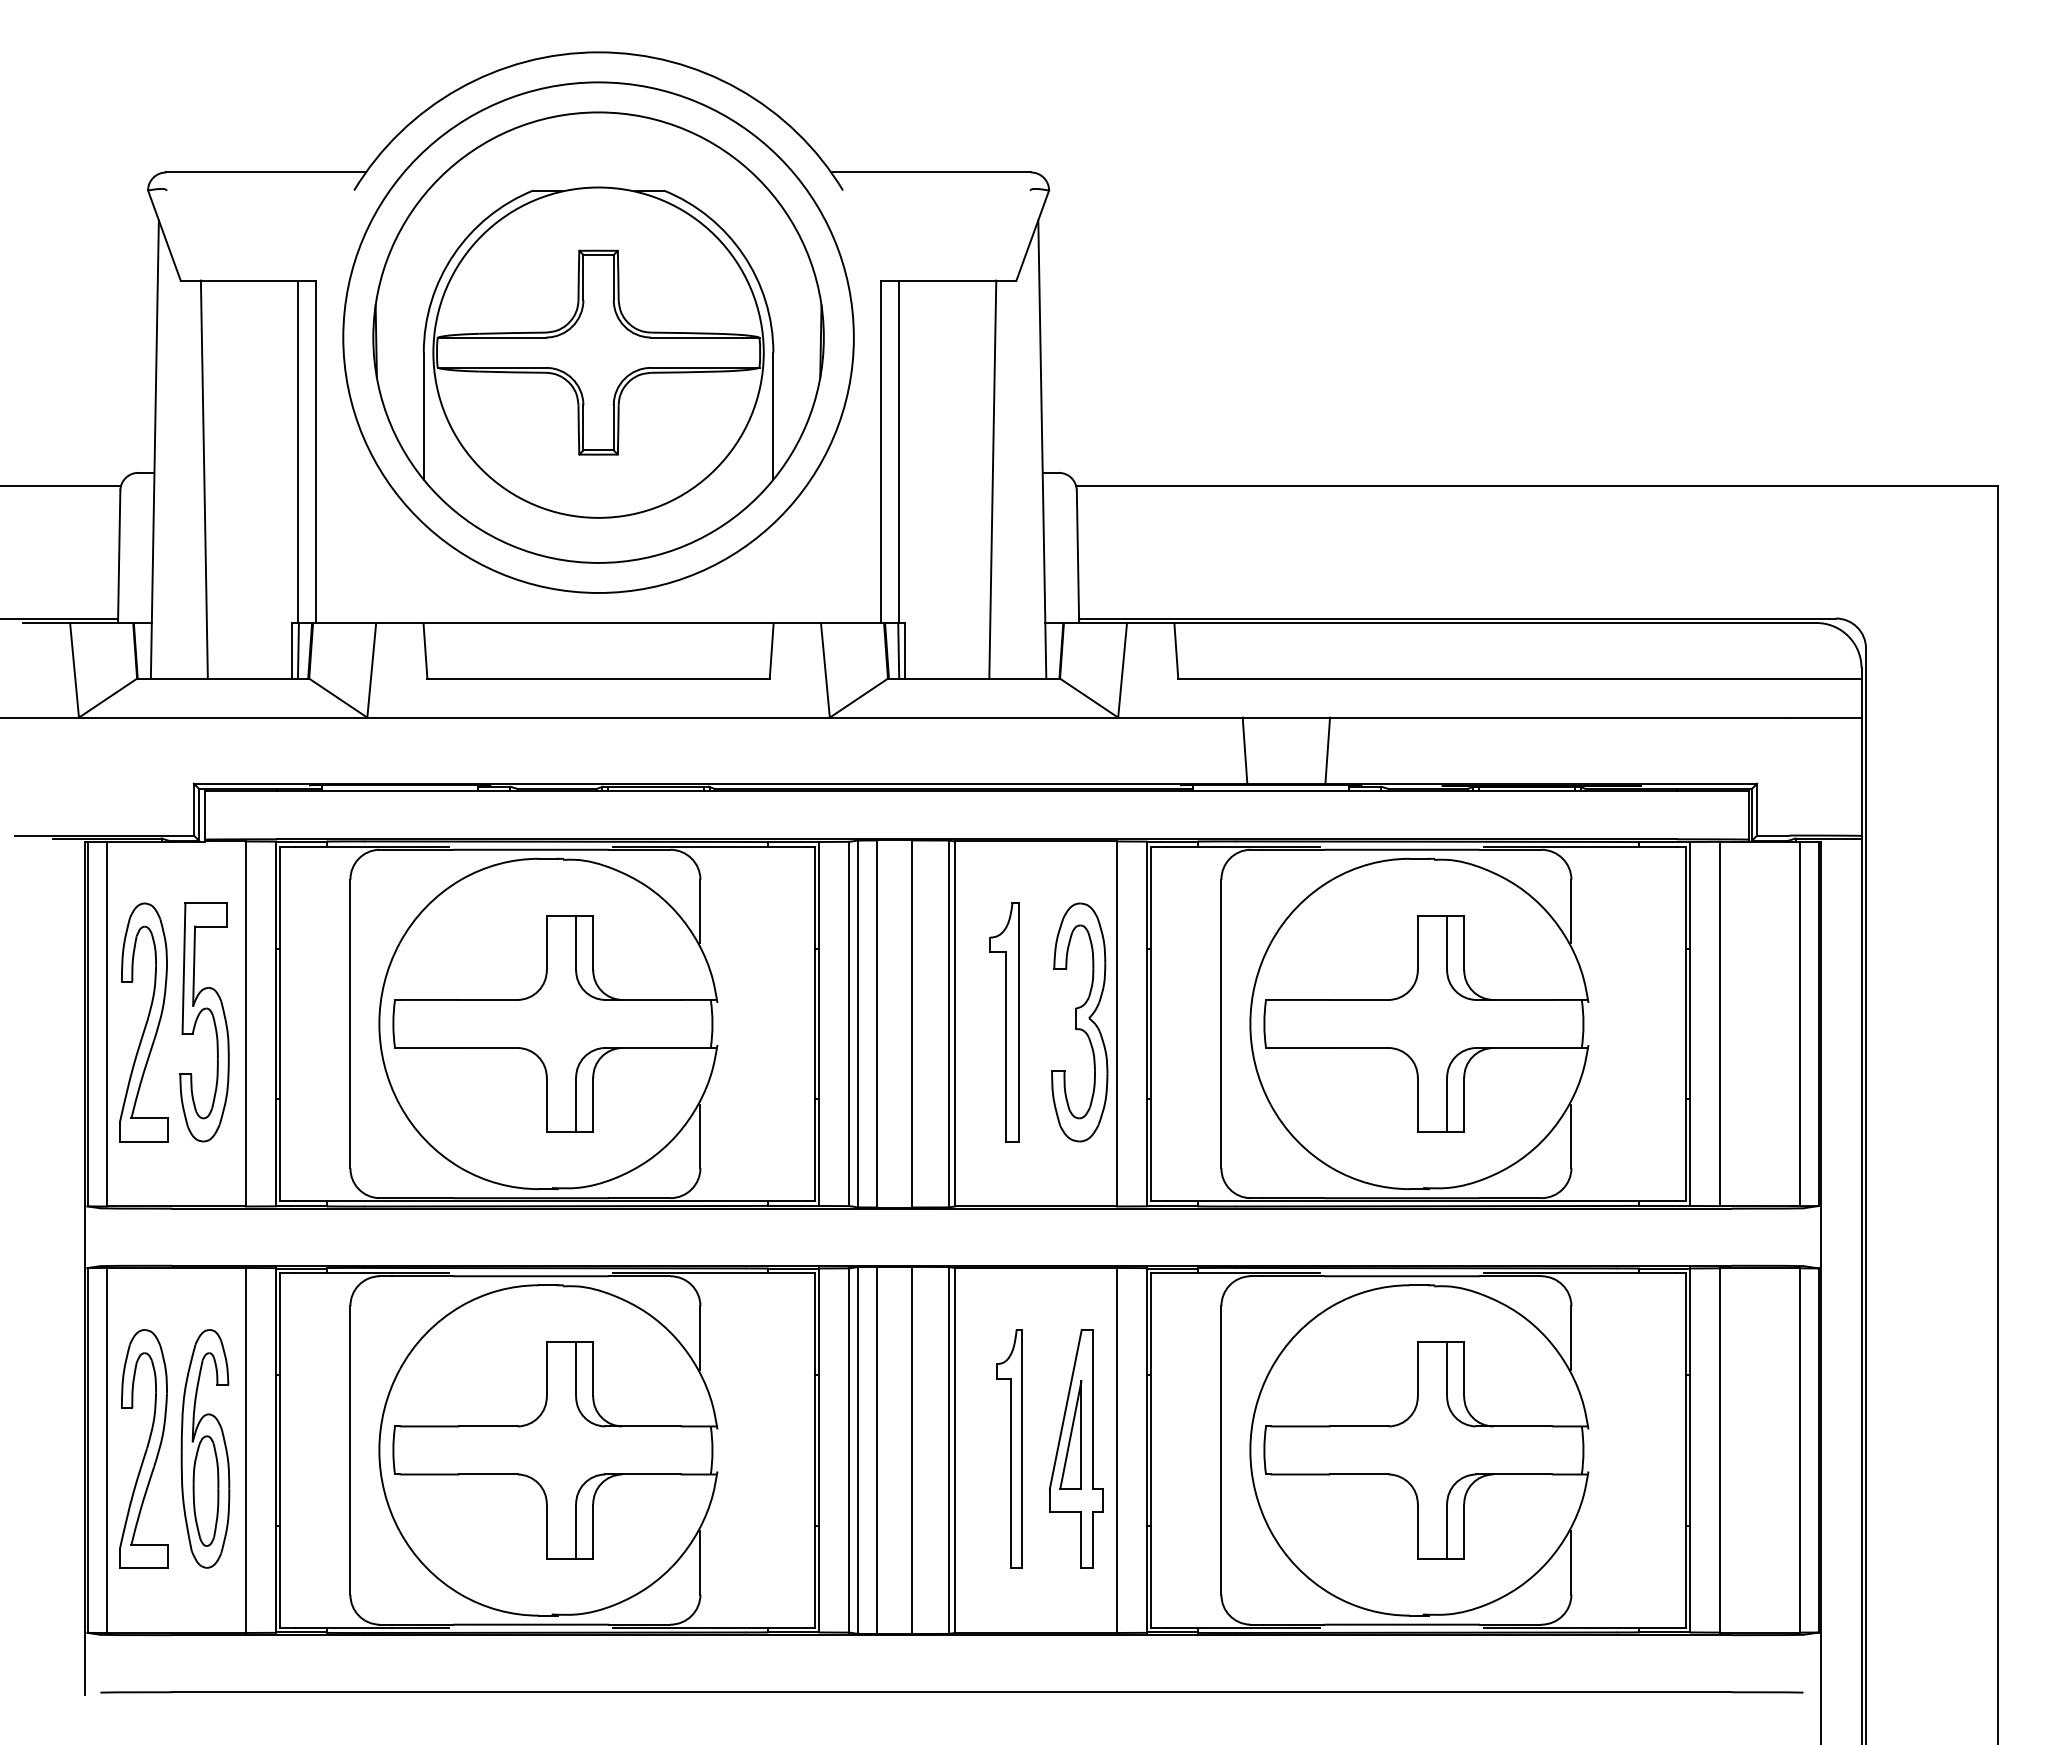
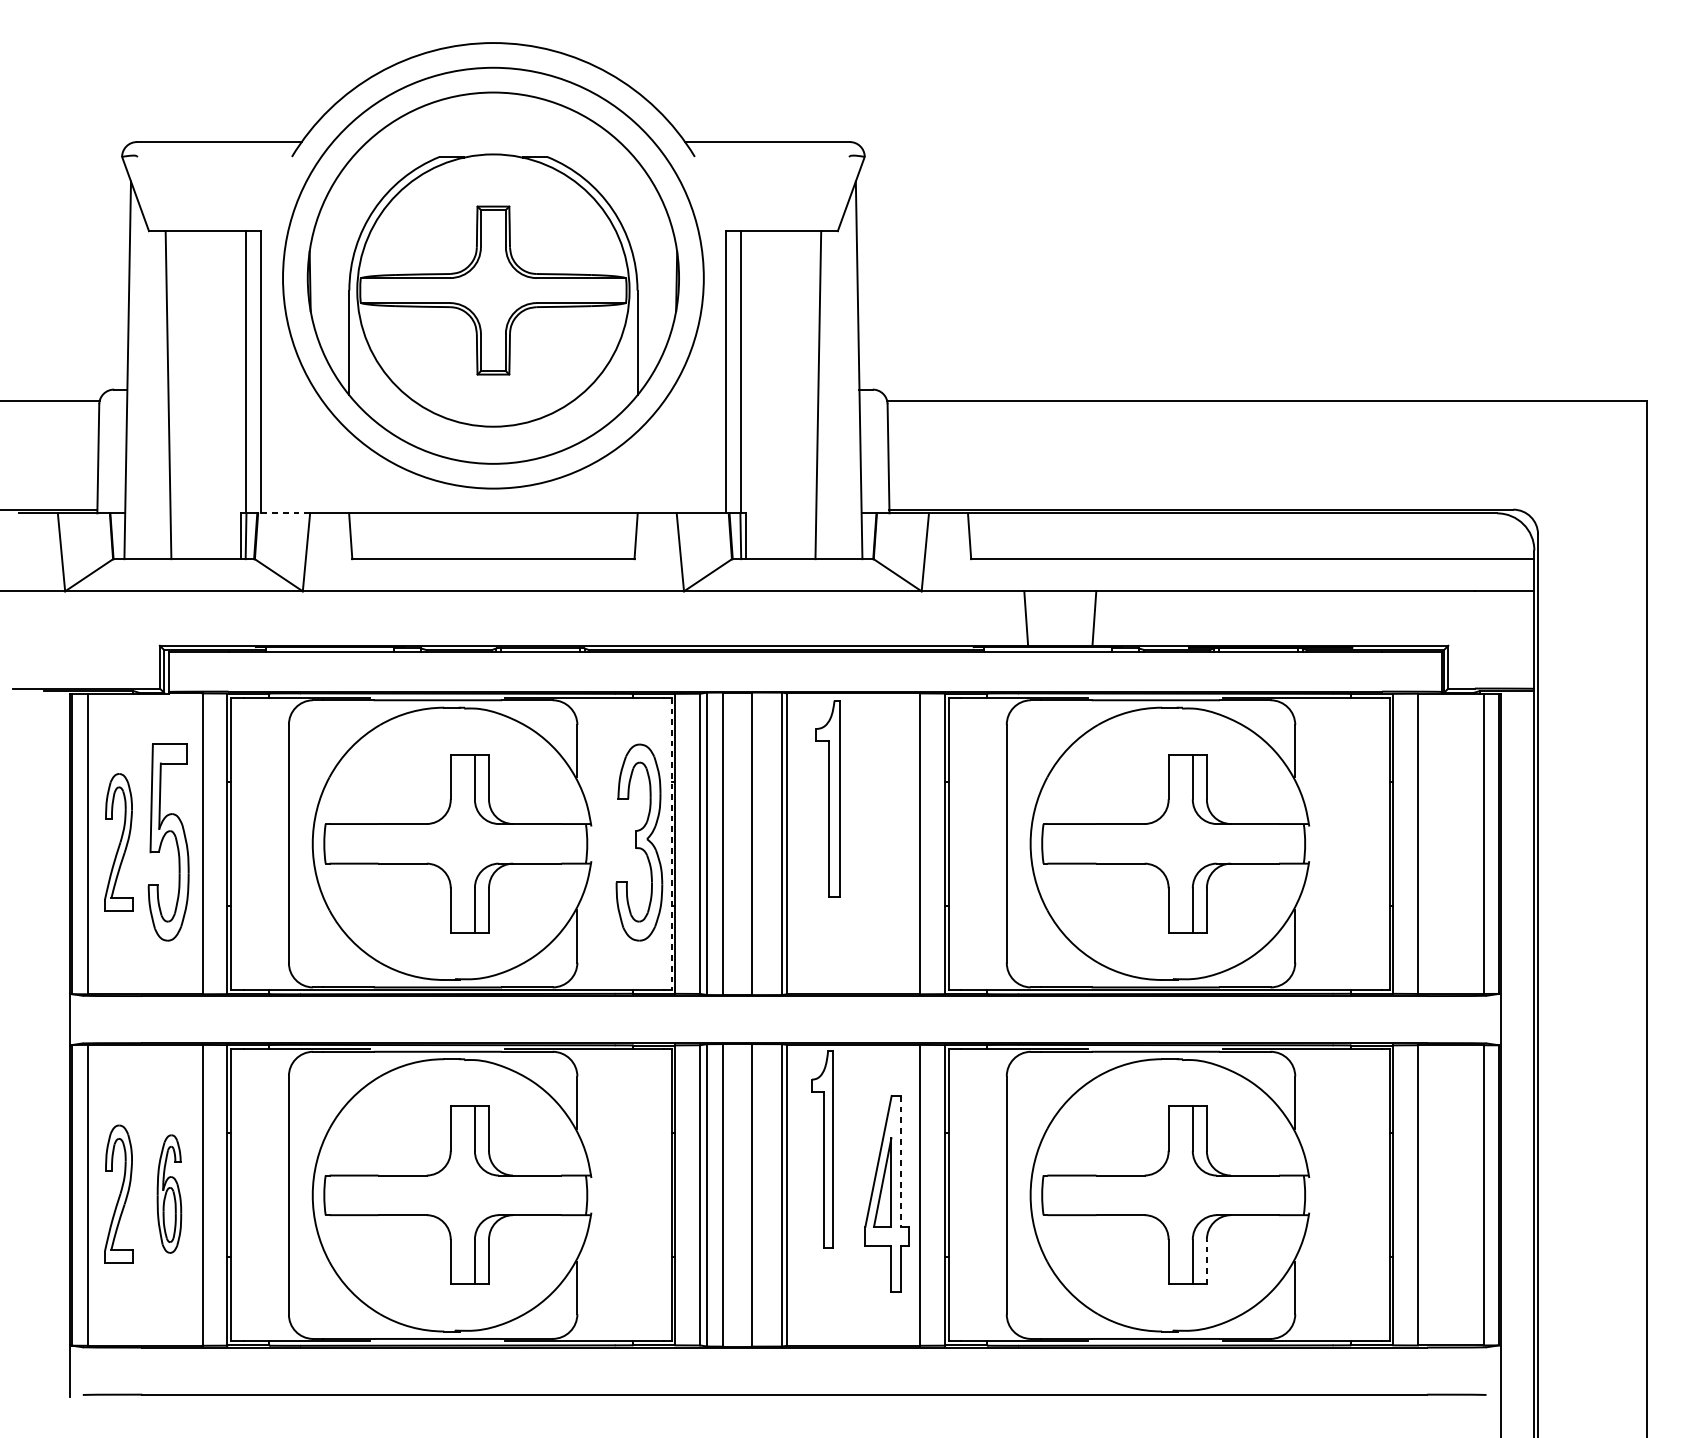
line: (344, 623) -> (284, 513), solid -> dashed
part: (143, 1022) -> (118, 842), size x0.7
part: (1004, 1022) -> (827, 798), moved
part: (1079, 1022) -> (639, 842), moved
line: (814, 1024) -> (671, 844), solid -> dashed
line: (1092, 1409) -> (900, 1161), solid -> dashed
part: (143, 1448) -> (118, 1193), size x0.7
part: (205, 1448) -> (169, 1193), size x0.6
part: (1009, 1448) -> (822, 1149), moved
line: (1464, 1531) -> (1207, 1262), solid -> dashed

